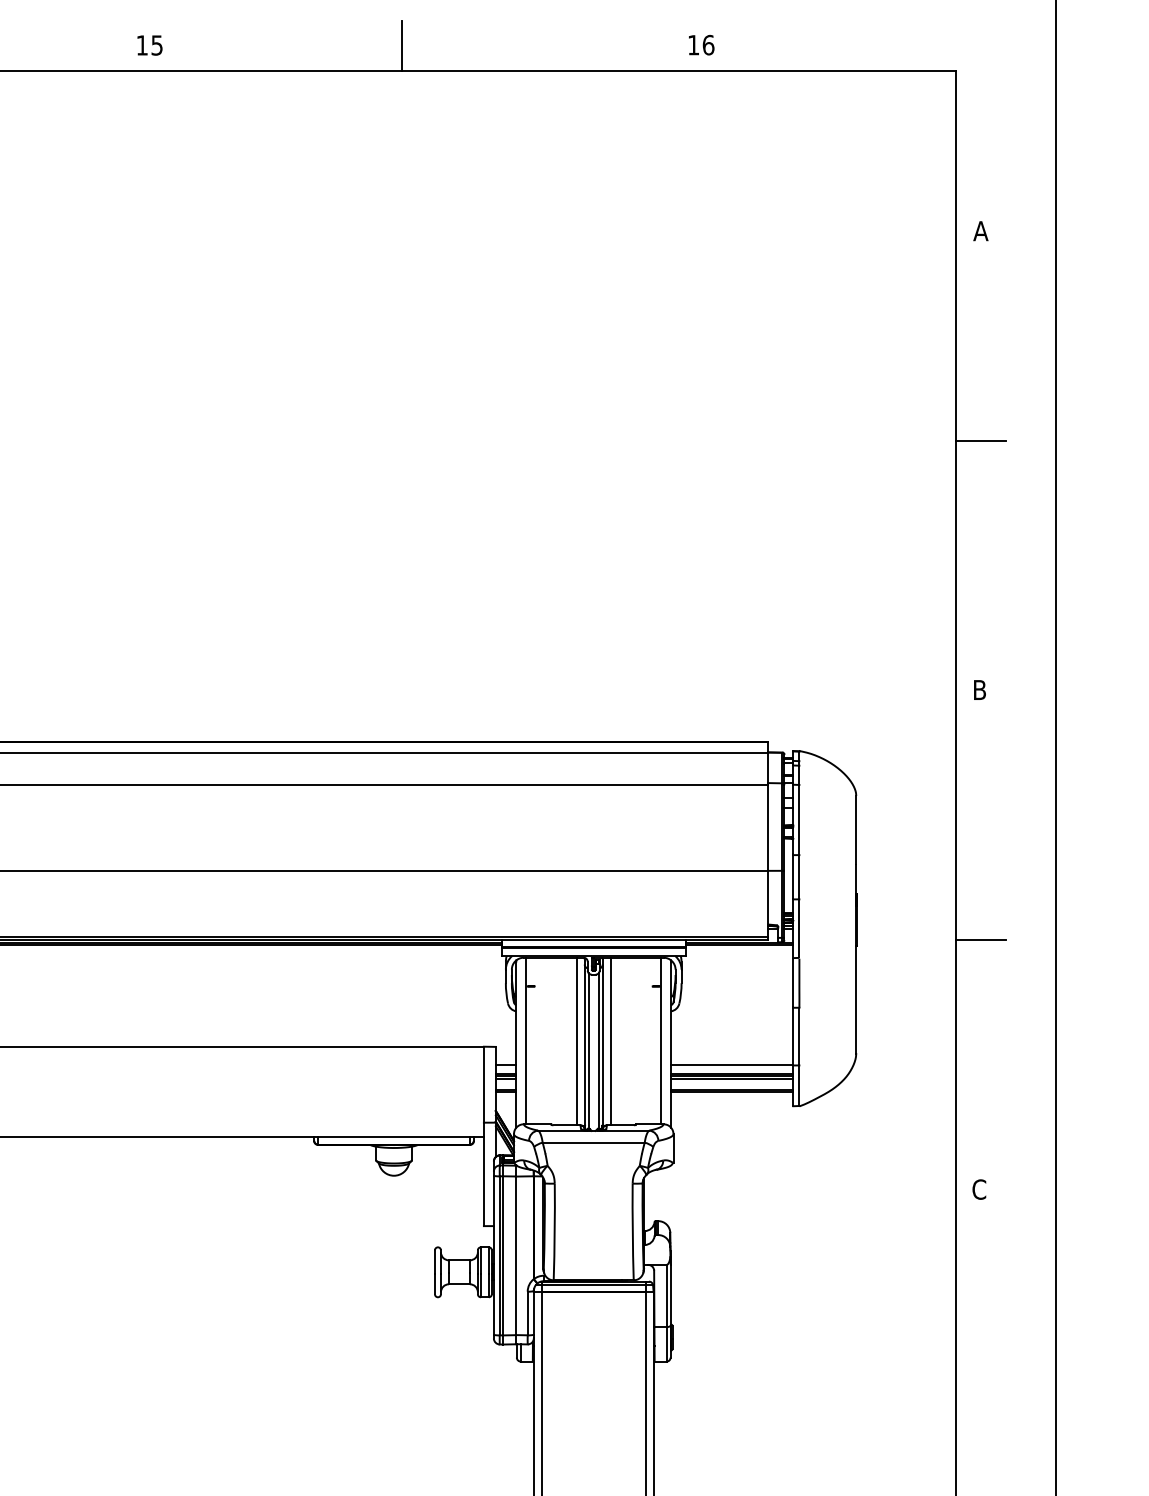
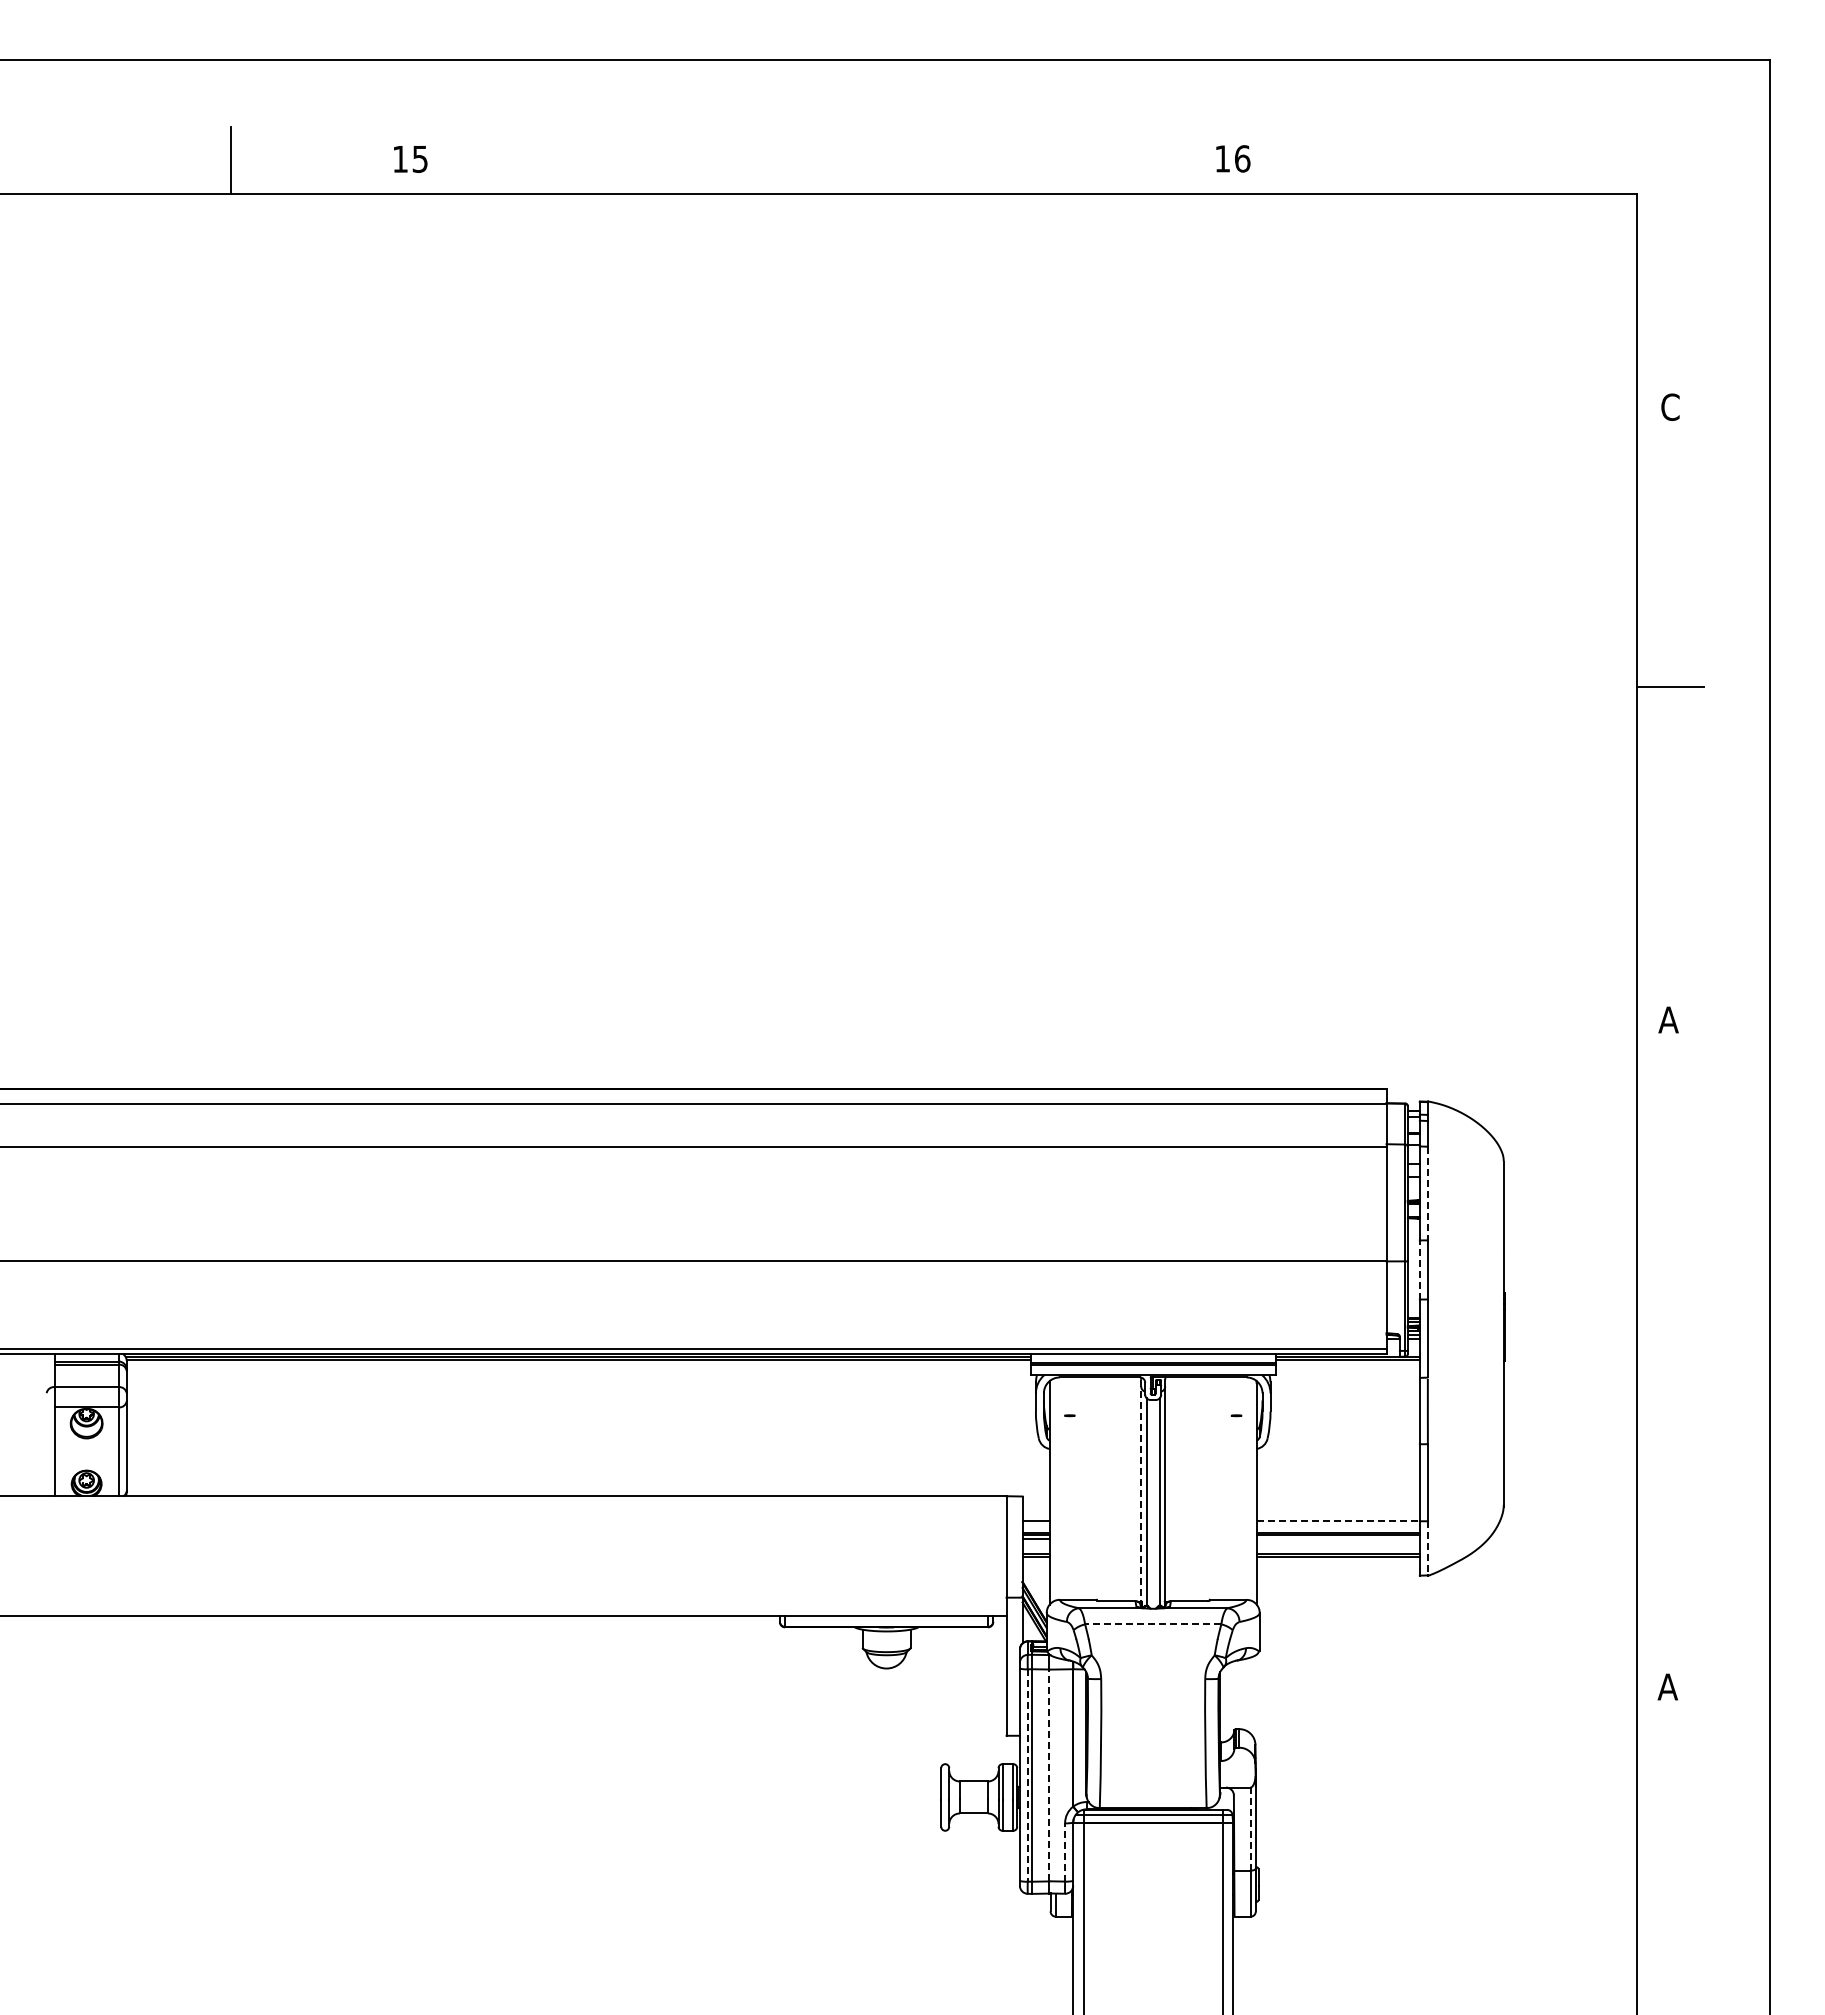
text: (701, 44) -> (1233, 158), moved
text: (149, 45) -> (410, 159), moved
line: (402, 46) -> (897, 160), removed
text: (981, 231) -> (1670, 407), A -> C
text: (979, 689) -> (1668, 1019), B -> A
line: (799, 819) -> (1427, 1193), solid -> dashed
line: (793, 876) -> (1419, 1269), solid -> dashed
line: (980, 939) -> (1669, 1353), removed
line: (526, 1040) -> (1063, 1488), removed
line: (661, 1040) -> (1243, 1488), removed
line: (576, 1041) -> (1130, 1489), removed
line: (610, 1041) -> (1175, 1489), removed
line: (584, 1042) -> (1141, 1490), solid -> dashed
line: (732, 1065) -> (1338, 1521), solid -> dashed
line: (731, 1079) -> (1337, 1539), removed
line: (799, 1085) -> (1427, 1548), solid -> dashed
line: (593, 1142) -> (1152, 1624), solid -> dashed
text: (978, 1189) -> (1667, 1686), C -> A
line: (499, 1255) -> (1027, 1775), solid -> dashed
line: (516, 1255) -> (1049, 1775), solid -> dashed
line: (666, 1296) -> (1250, 1829), solid -> dashed
line: (528, 1312) -> (1065, 1851), solid -> dashed

